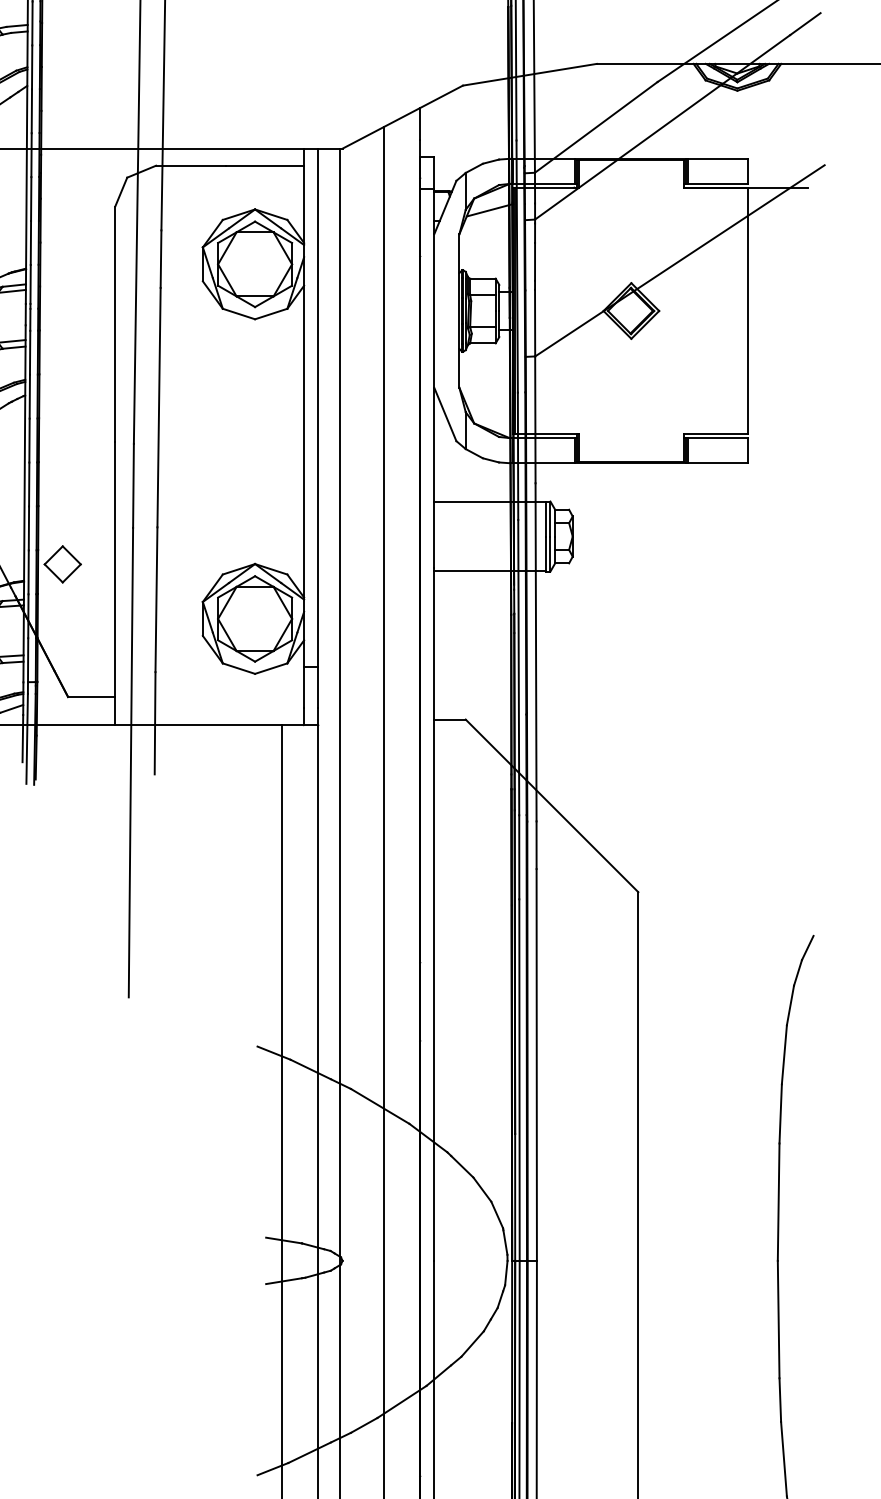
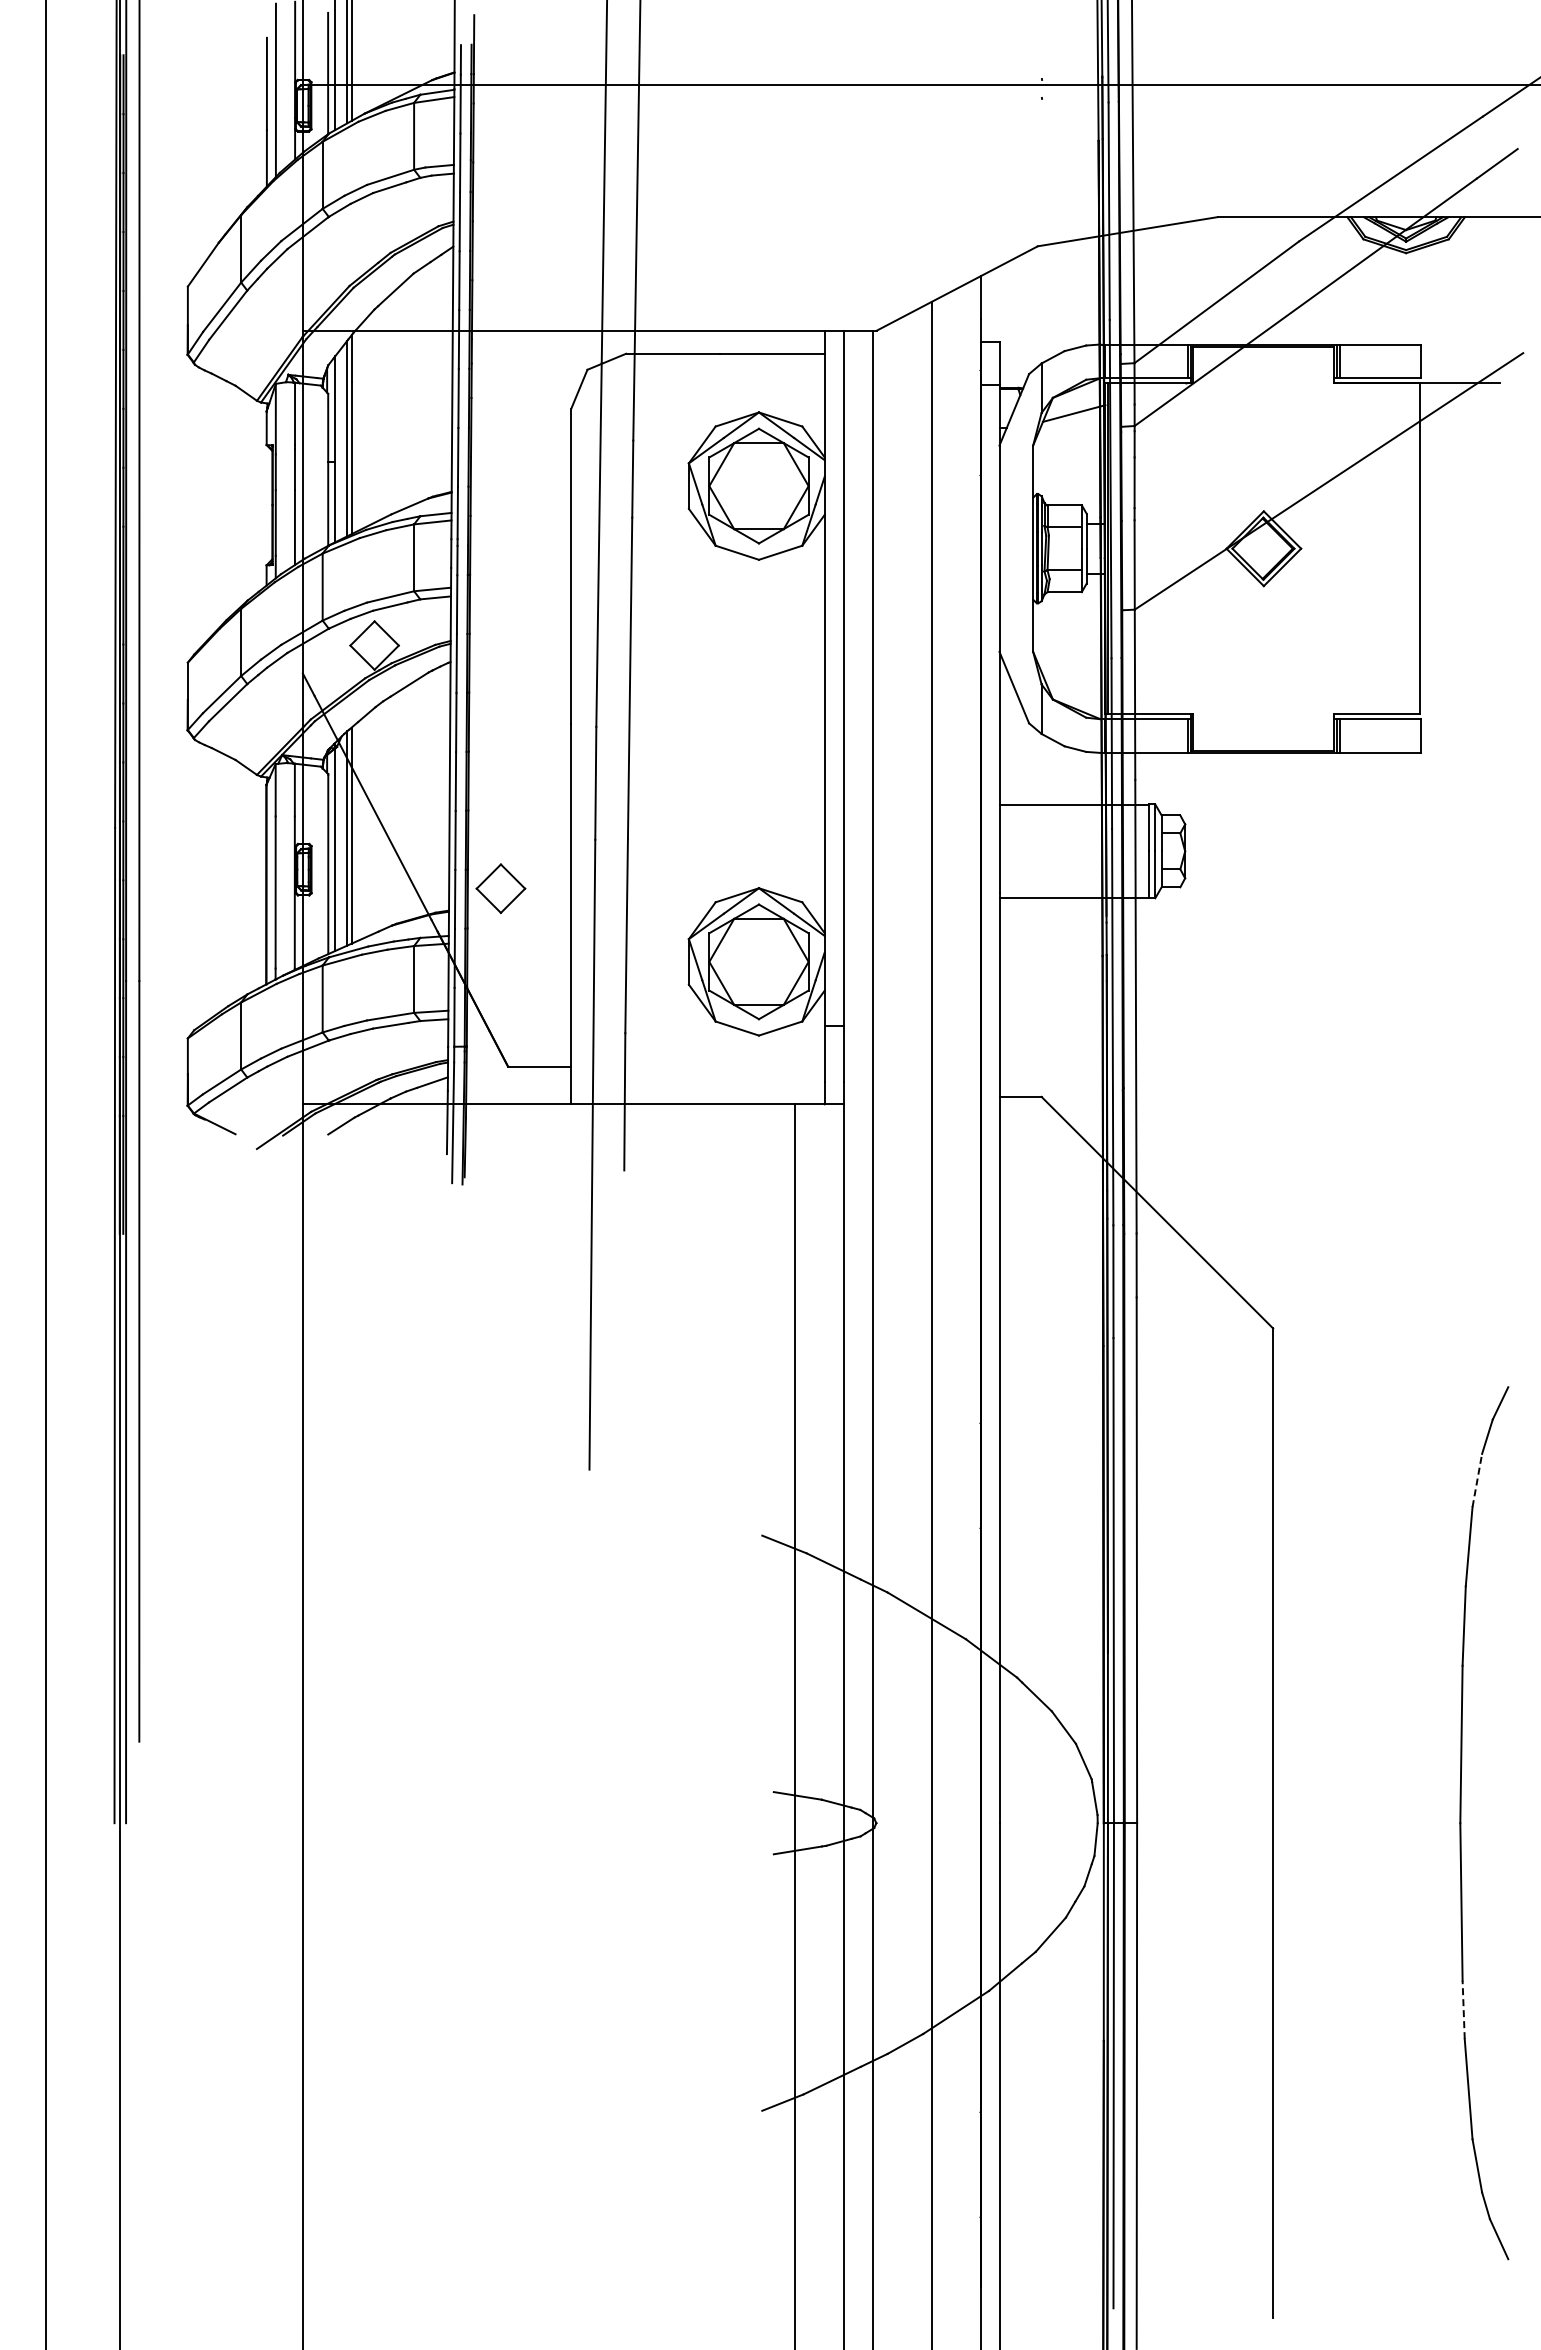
line: (790, 1005) -> (1477, 1480), solid -> dashed
line: (780, 1399) -> (1463, 2009), solid -> dashed

